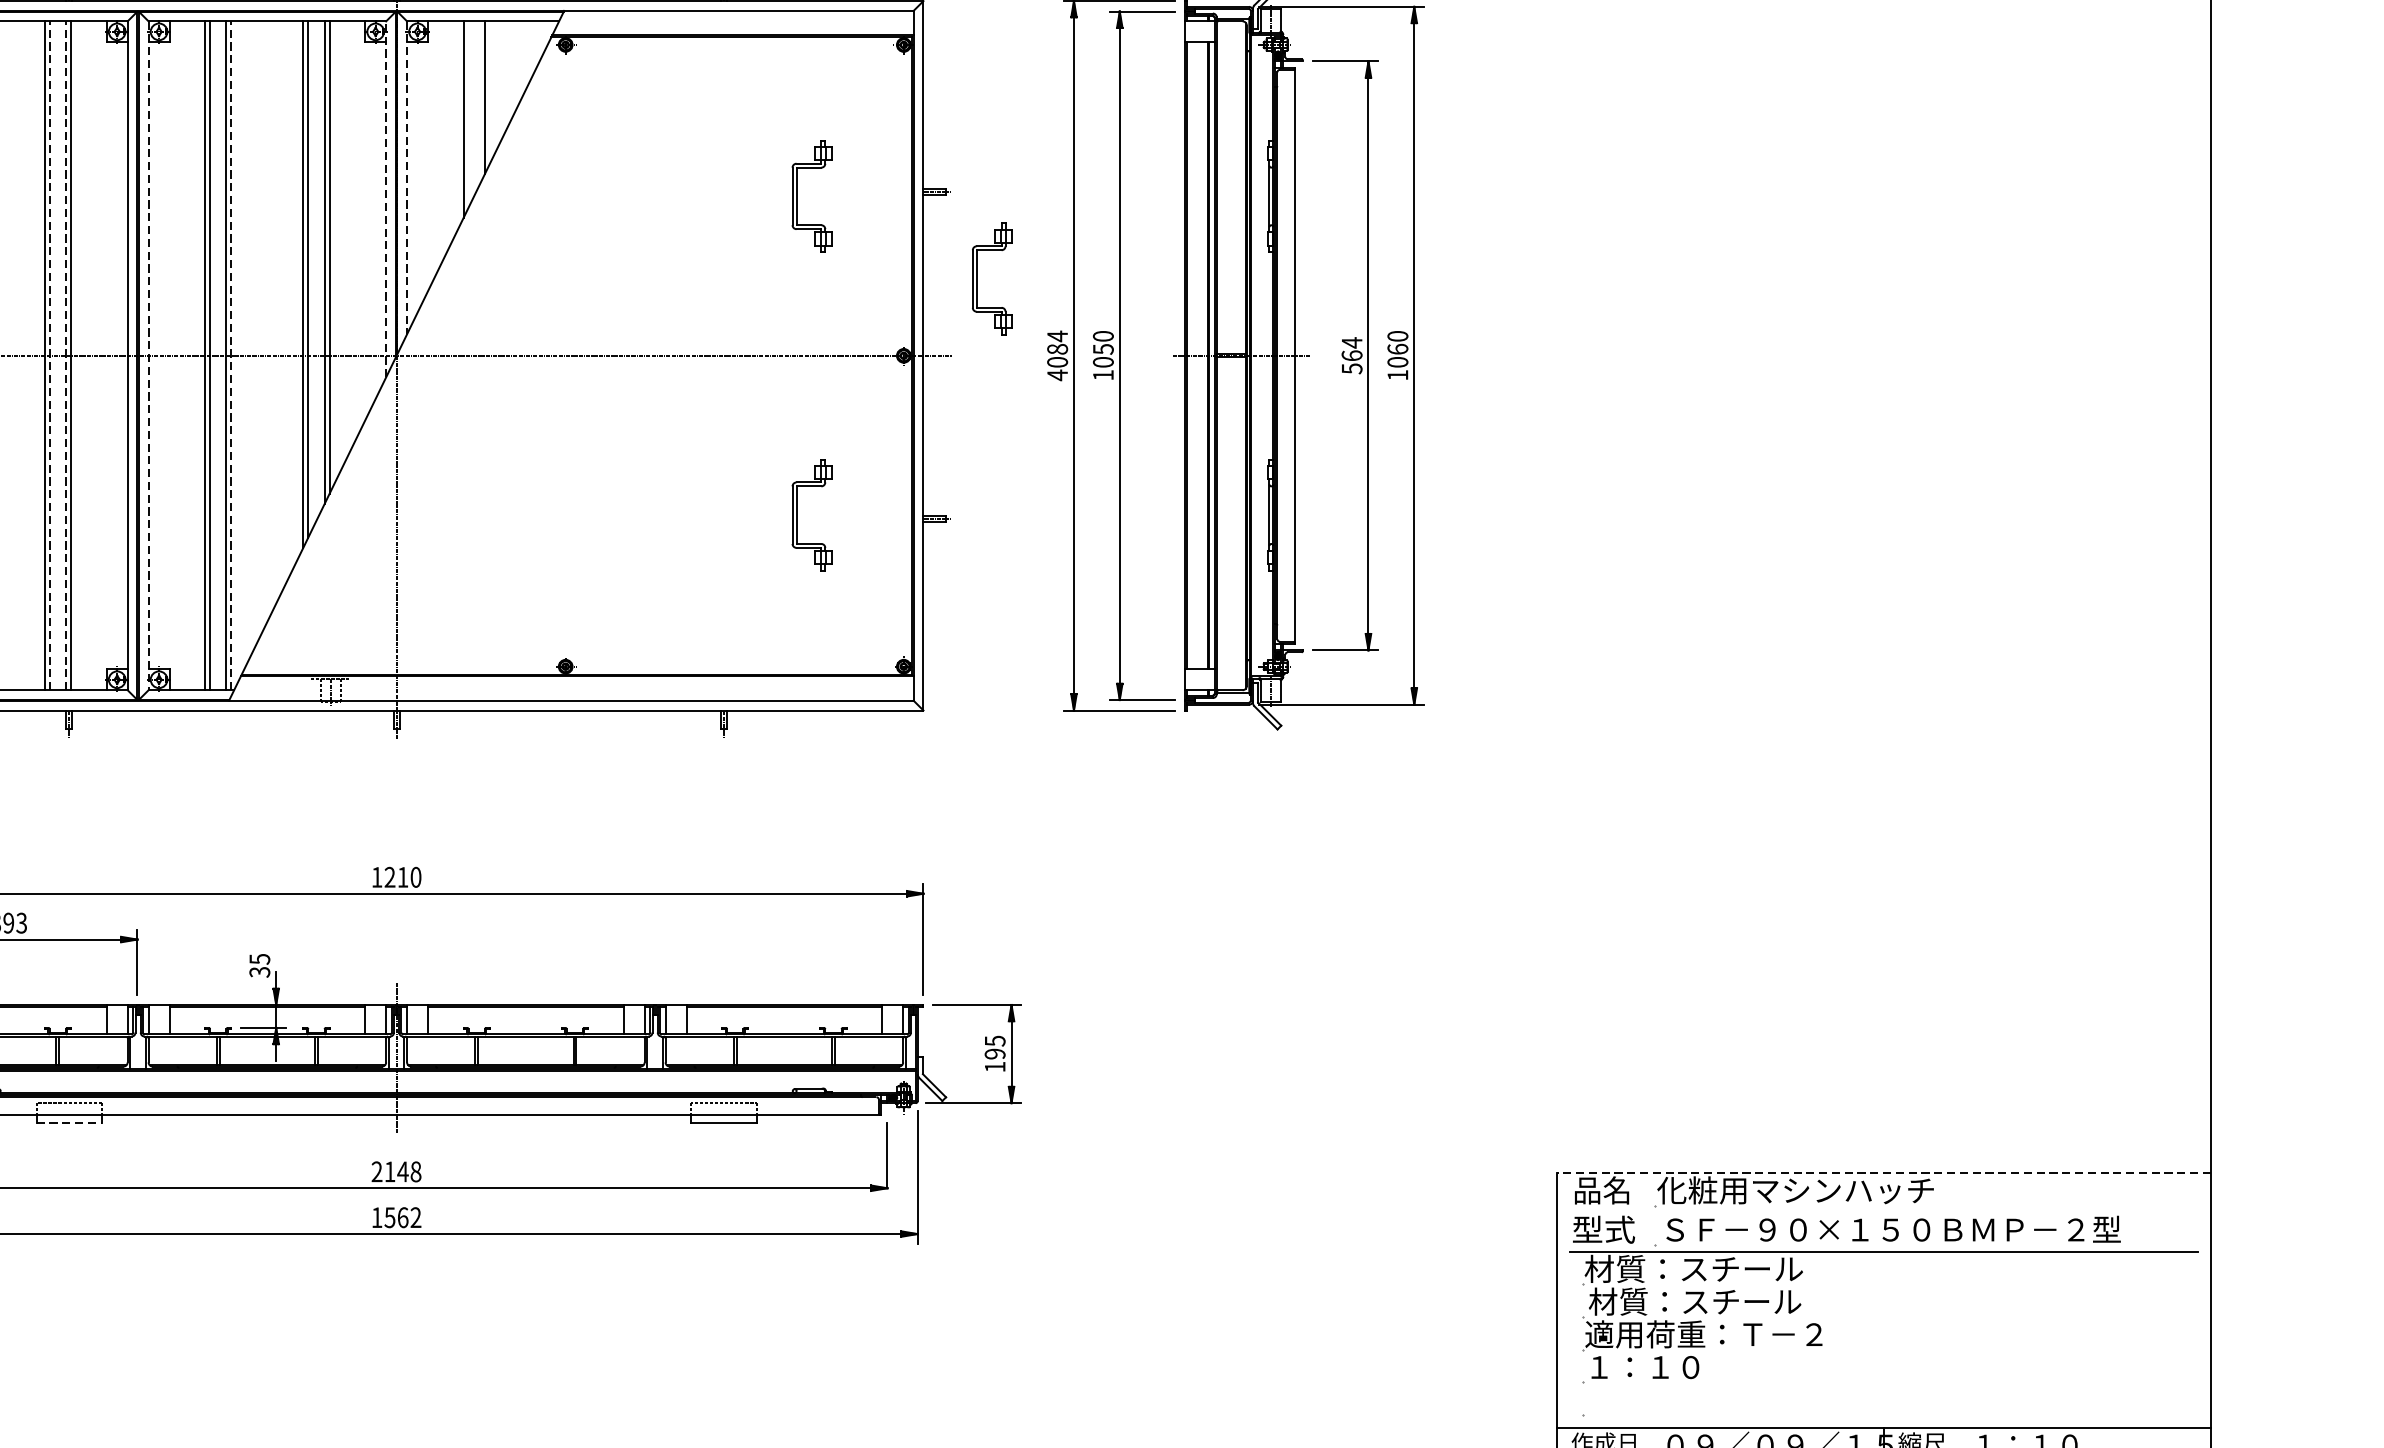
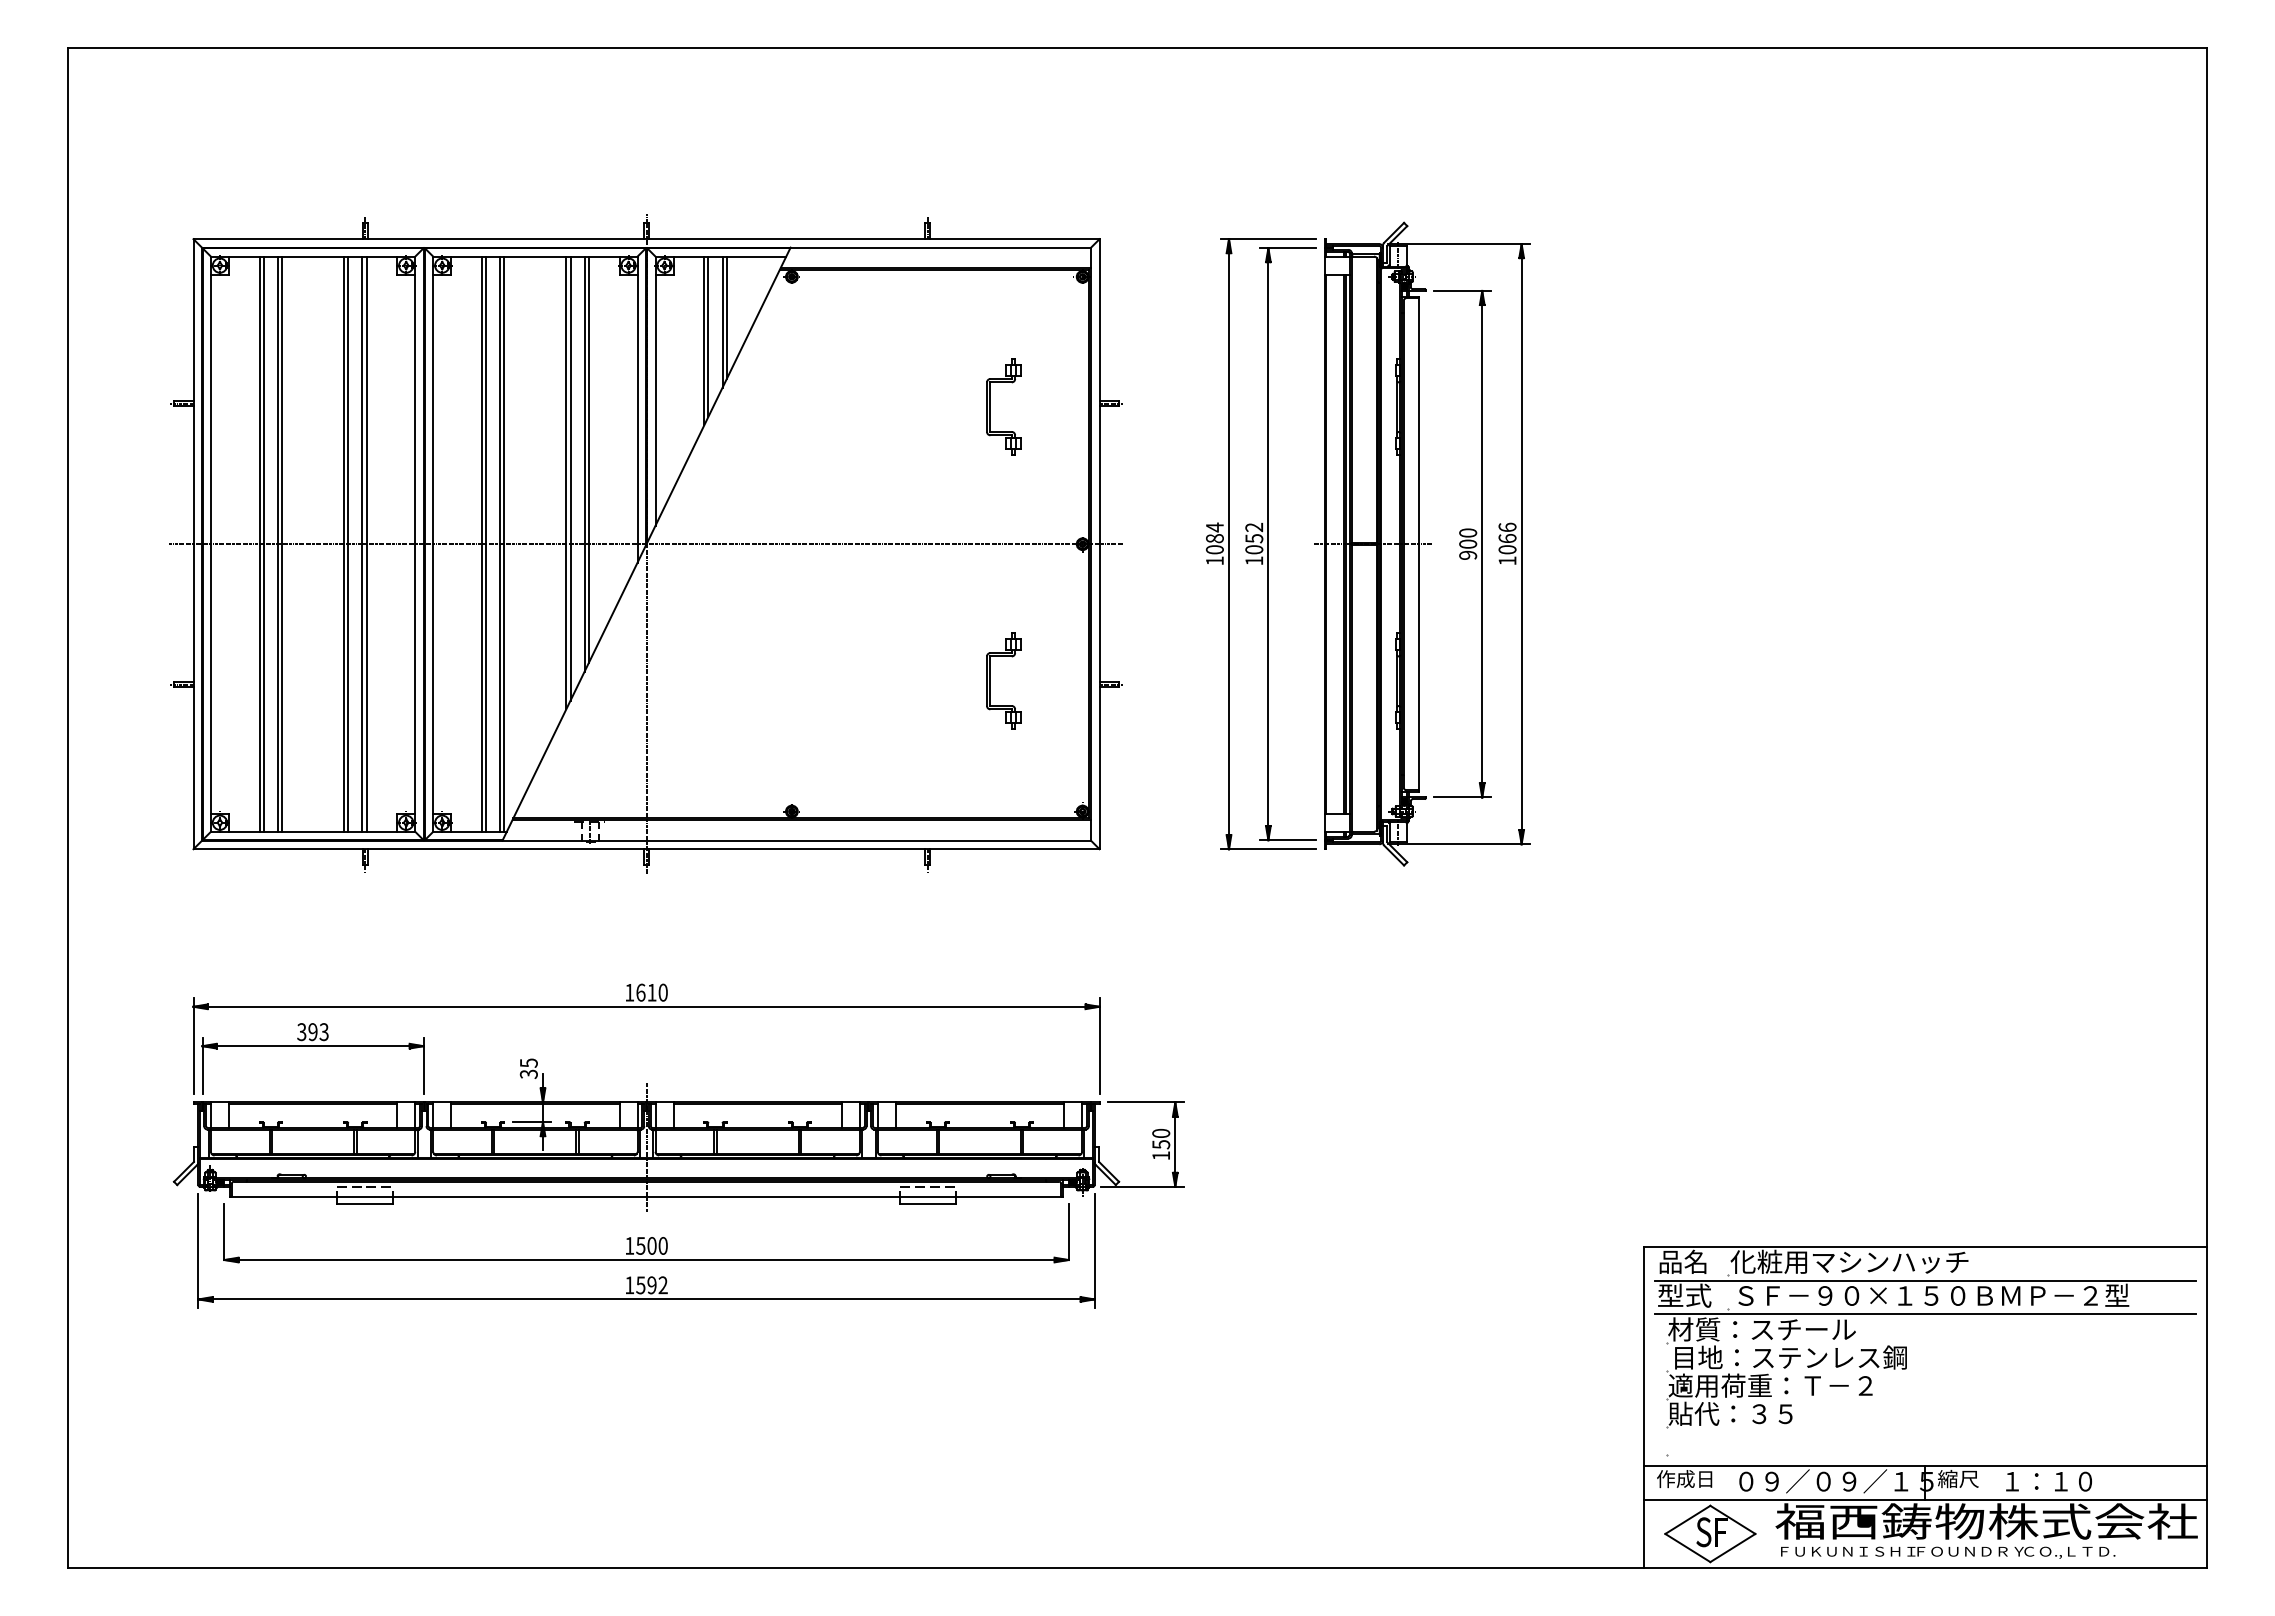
line: (489, 92) -> (726, 317), added
line: (468, 114) -> (708, 336), added
line: (407, 178) -> (655, 391), dashed -> solid
line: (386, 199) -> (637, 409), dashed -> solid
part: (976, 278) -> (1145, 477), removed
text: (1397, 335) -> (1507, 526), 1060 -> 1066
text: (1103, 336) -> (1254, 527), 1050 -> 1052
line: (50, 356) -> (348, 544), dashed -> solid
line: (66, 356) -> (362, 544), dashed -> solid
line: (148, 356) -> (433, 544), dashed -> solid
line: (231, 356) -> (504, 544), dashed -> solid
text: (1352, 356) -> (1468, 544), 564 -> 900
text: (1057, 375) -> (1214, 561), 4084 -> 1084
text: (389, 877) -> (640, 992), 1210 -> 1610
text: (995, 1046) -> (1161, 1138), 195 -> 150
line: (69, 1122) -> (365, 1203), dashed -> solid
text: (396, 1171) -> (646, 1245), 2148 -> 1500
line: (1882, 1172) -> (1924, 1246), dashed -> solid
line: (1883, 1212) -> (1925, 1280), added
text: (402, 1217) -> (651, 1285), 1562 -> 1592
text: (1724, 1301) -> (1788, 1357), 材質：スチール -> 目地：ステンレス鋼
text: (1657, 1366) -> (1730, 1413), １：１０ -> 貼代：３５

